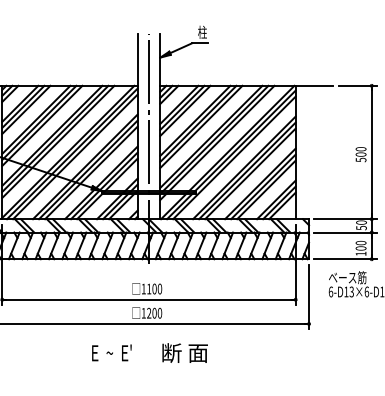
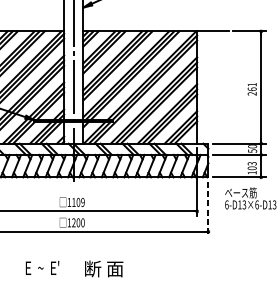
text: (360, 154) -> (251, 89), 500 -> 261
text: (361, 242) -> (252, 163), 100 -> 103
text: (159, 289) -> (82, 202), 1100 -> 1109
line: (309, 297) -> (208, 209), solid -> dashed
text: (111, 352) -> (42, 267), moved
text: (184, 352) -> (103, 268), moved

